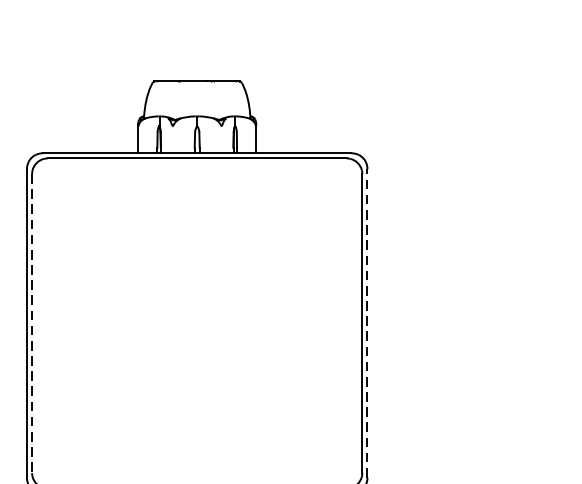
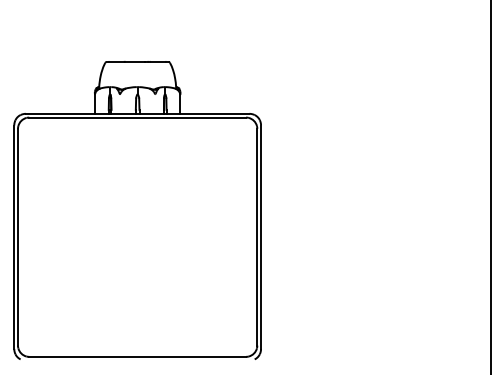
line: (32, 323) -> (18, 237), dashed -> solid
line: (368, 323) -> (261, 237), dashed -> solid

